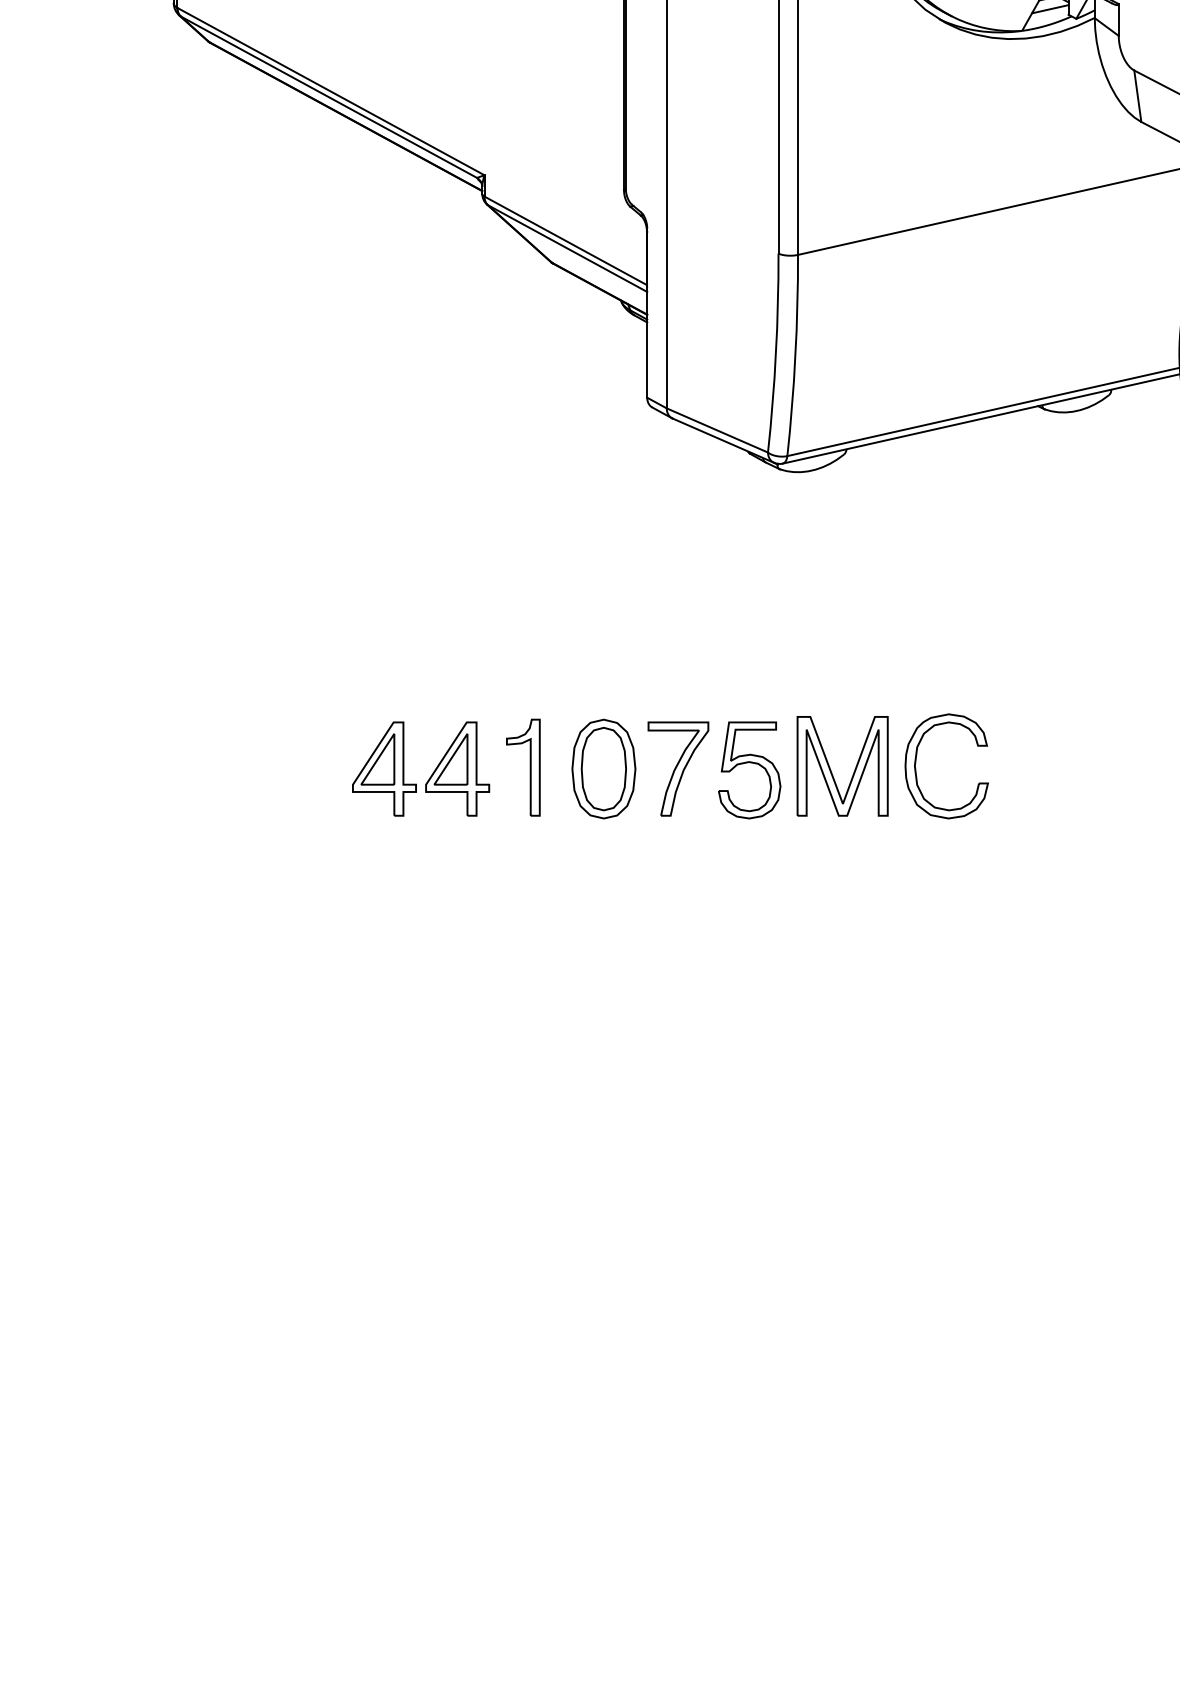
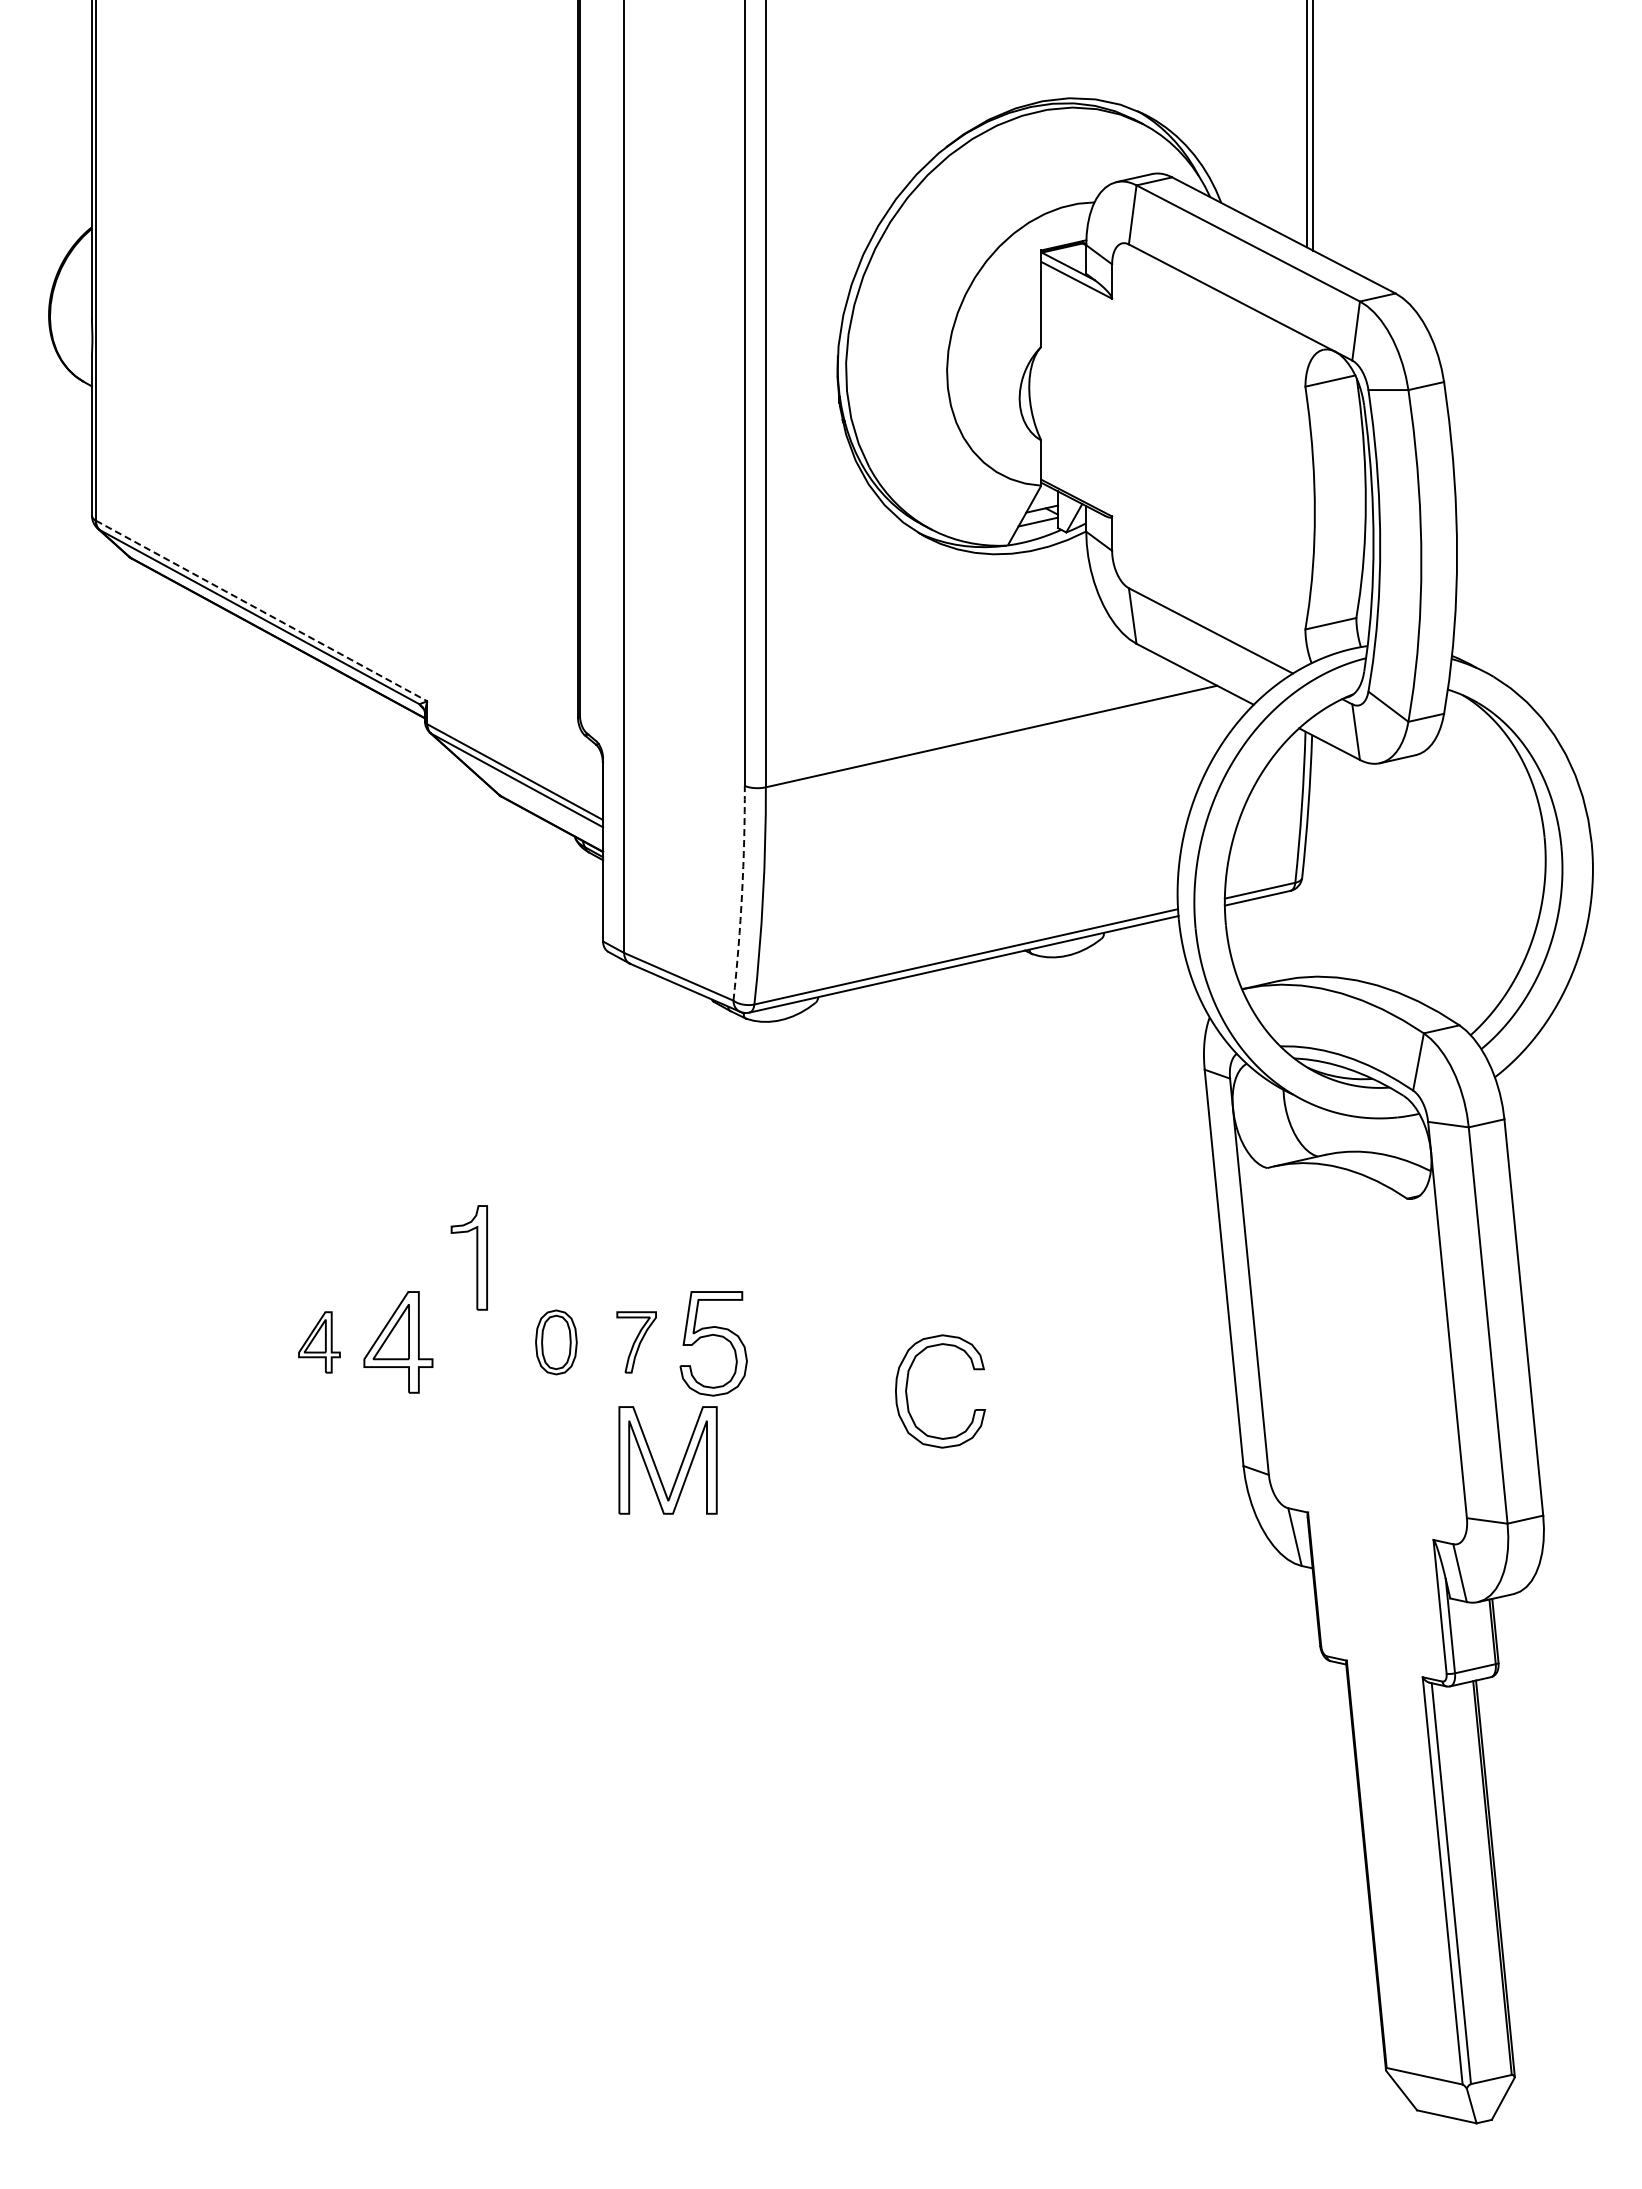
line: (330, 92) -> (261, 611), solid -> dashed
arc: (776, 353) -> (742, 893), solid -> dashed
part: (529, 767) -> (476, 1257), moved
part: (916, 767) -> (907, 1392), moved
part: (384, 769) -> (319, 1342), size x0.6
part: (604, 769) -> (556, 1342), size x0.6
part: (678, 769) -> (636, 1342), size x0.6
part: (831, 771) -> (656, 1465), moved

